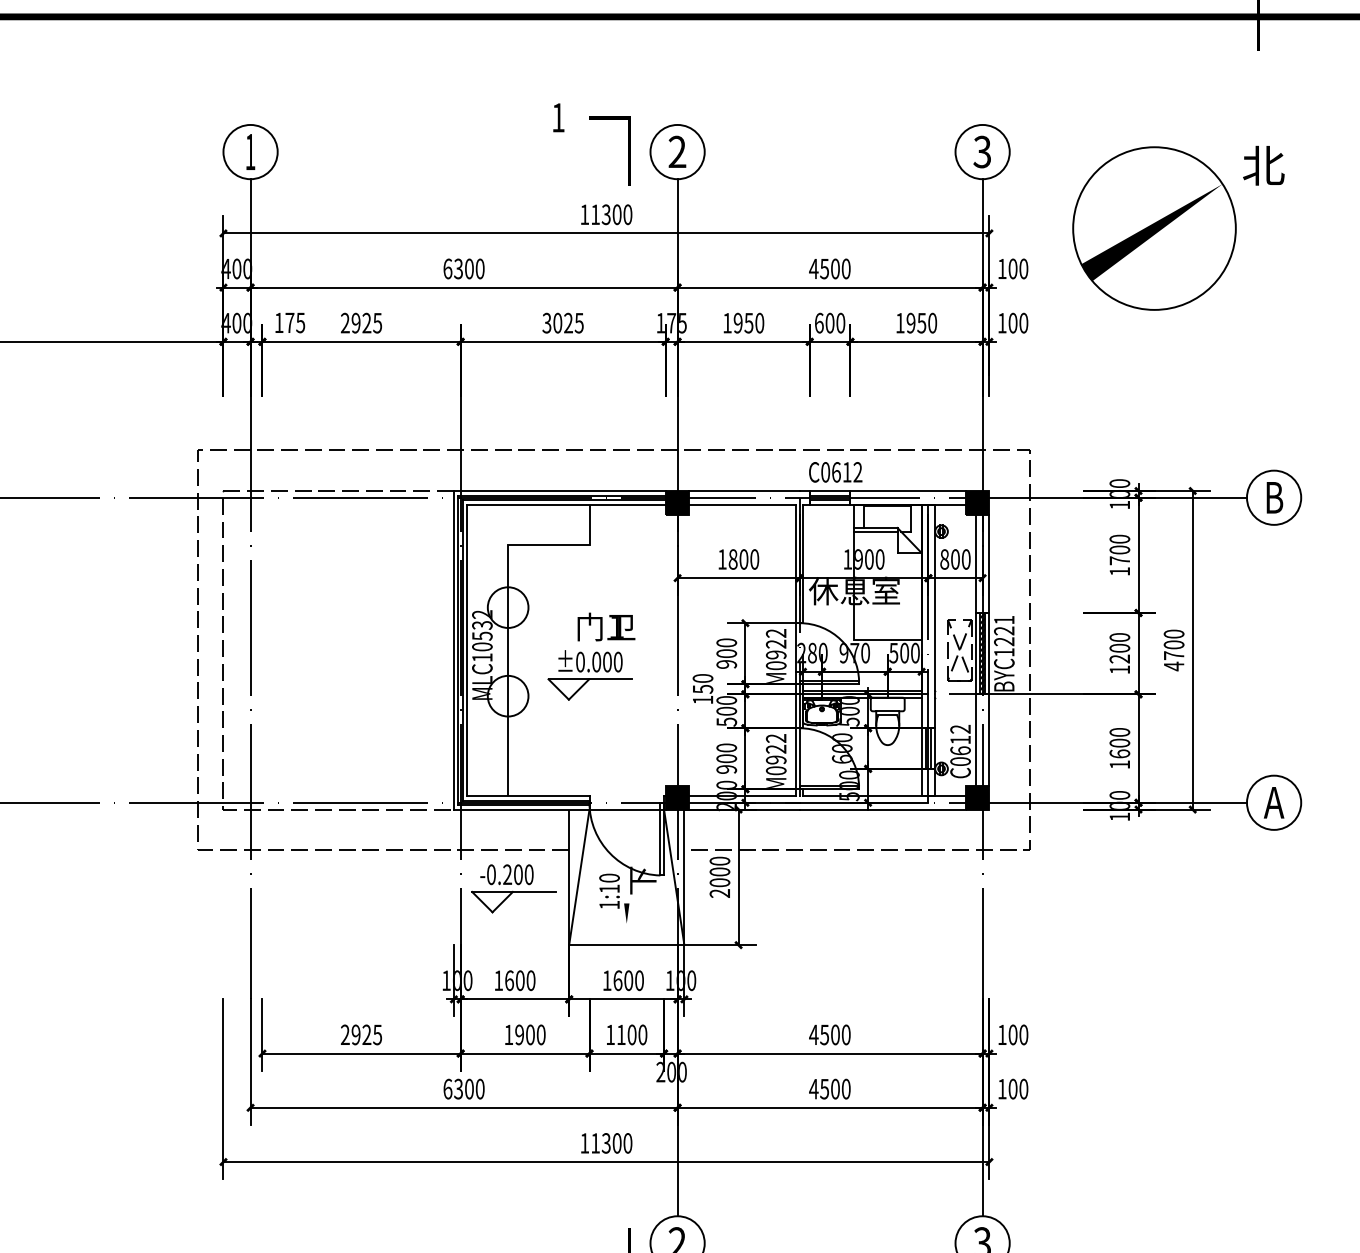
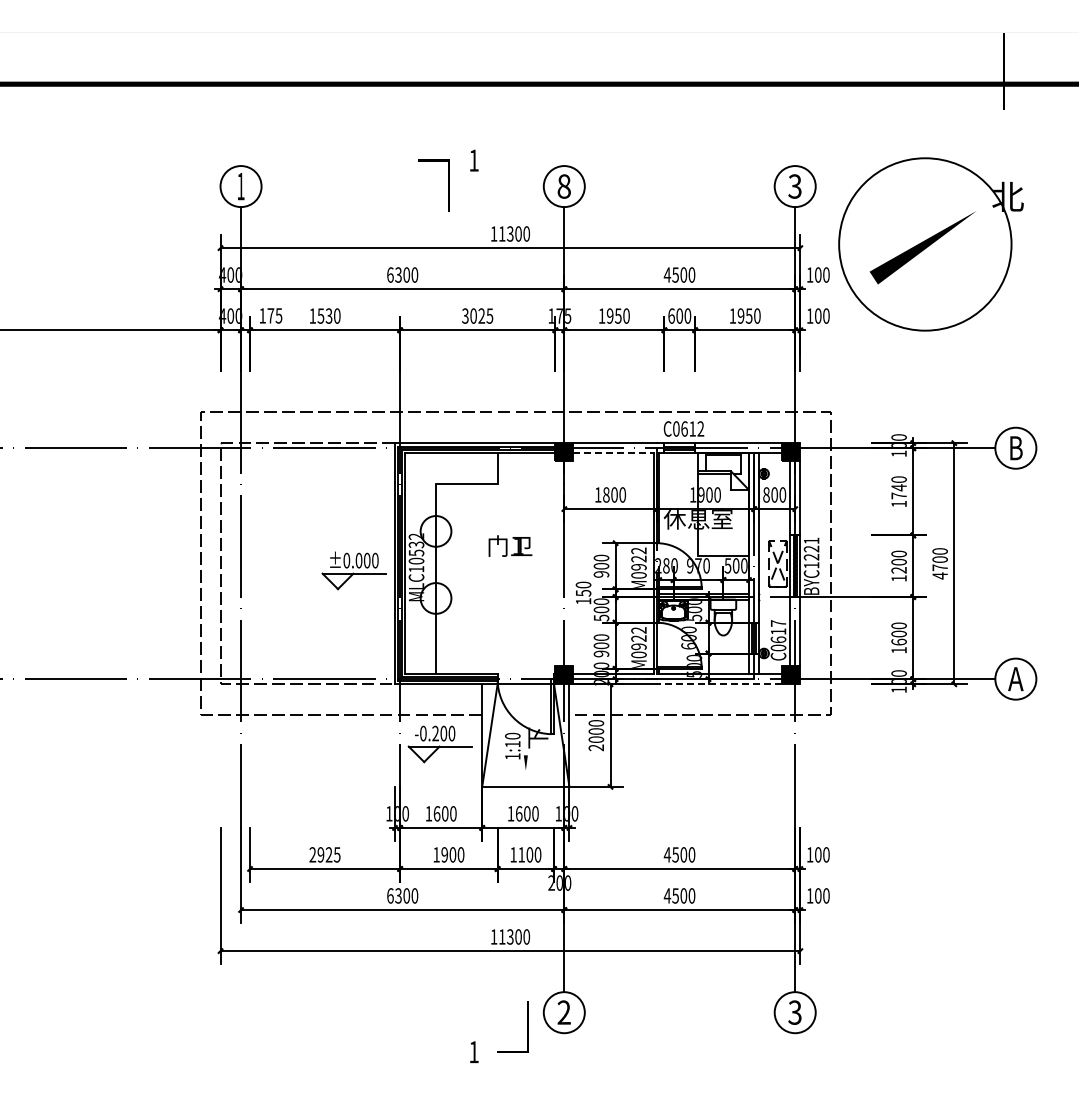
line: (628, 150) -> (448, 185), moved
text: (676, 151) -> (563, 186), 2 -> 8
circle: (1153, 228) -> (924, 244), size x1.4
text: (360, 322) -> (324, 315), 2925 -> 1530
line: (743, 504) -> (614, 453), solid -> dashed
text: (1119, 549) -> (898, 487), 1700 -> 1740
part: (589, 675) -> (353, 570), moved
text: (960, 729) -> (778, 623), C0612 -> C0617
line: (882, 809) -> (719, 684), solid -> dashed

